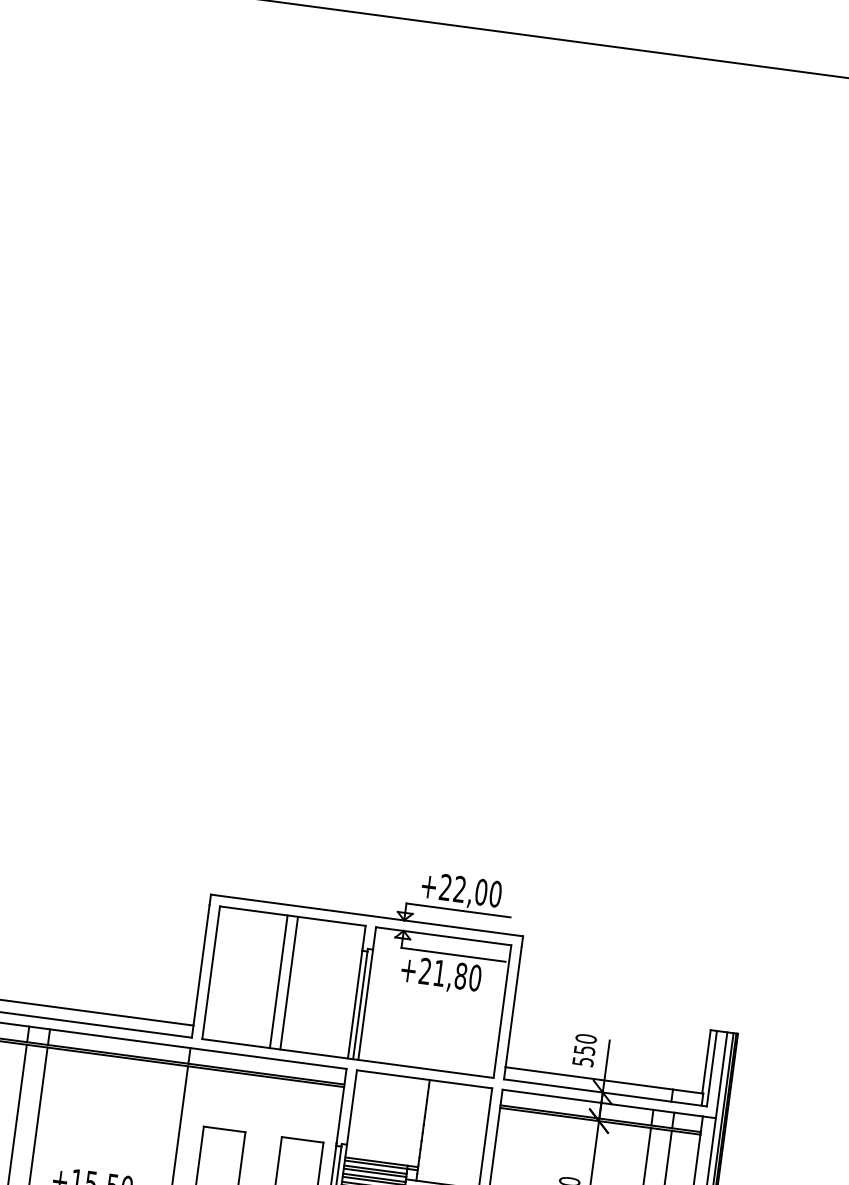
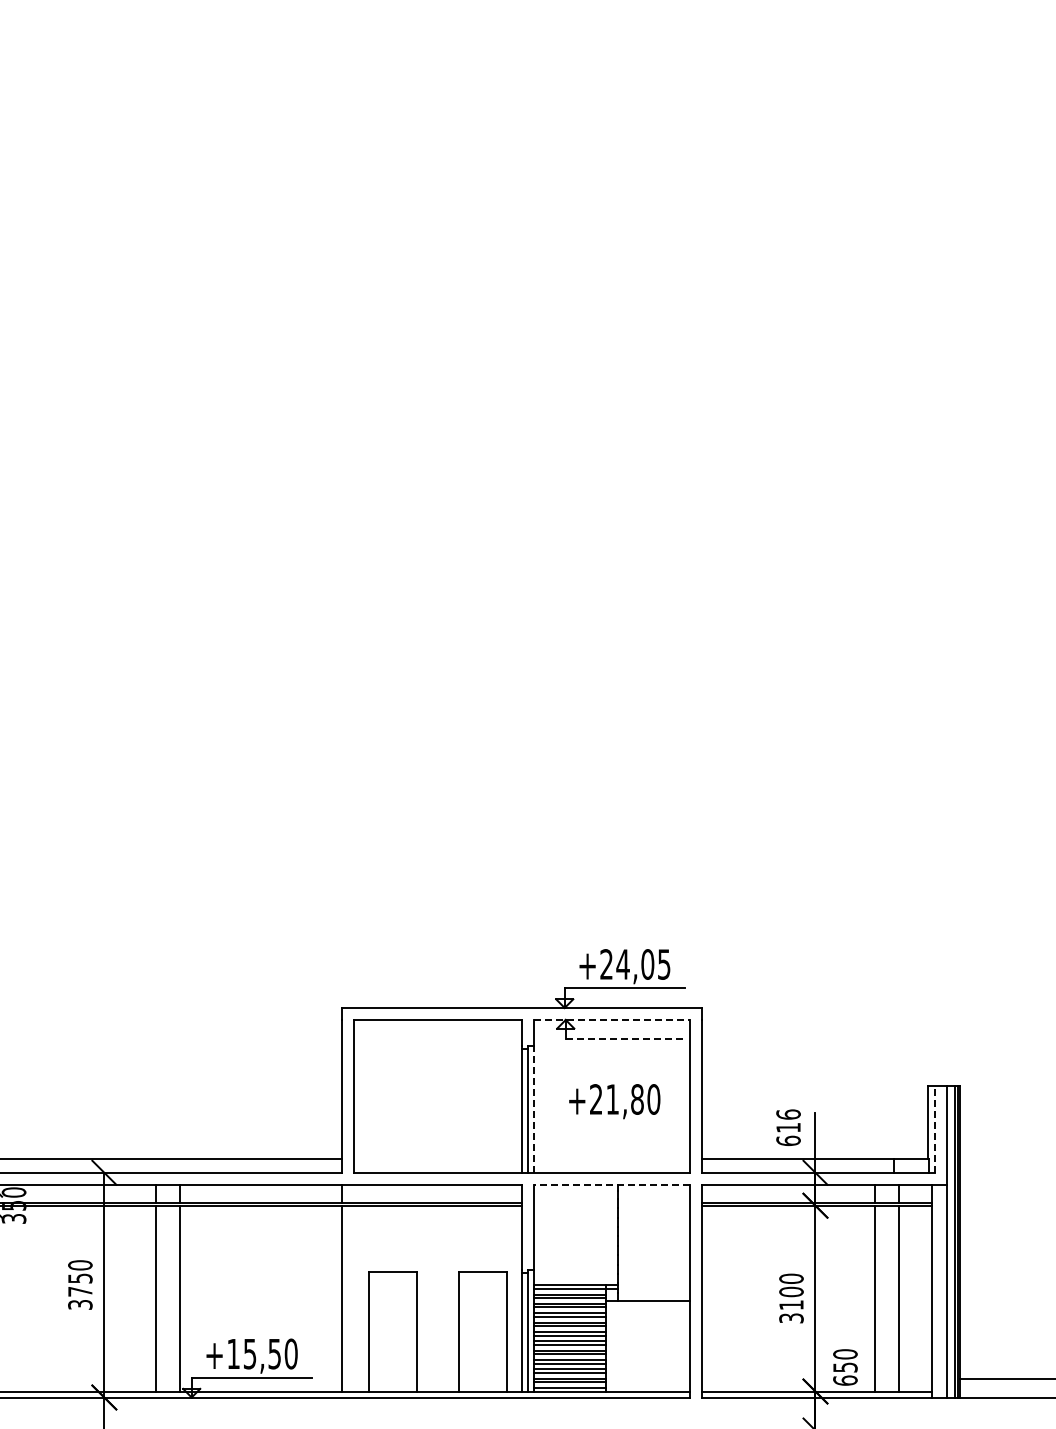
text: (477, 891) -> (643, 964), +22,00 -> +24,05
line: (443, 935) -> (611, 1019), solid -> dashed
line: (453, 954) -> (625, 1039), solid -> dashed
text: (440, 975) -> (614, 1101), moved
line: (278, 980) -> (431, 1095), removed
line: (288, 982) -> (443, 1095), removed
line: (365, 1004) -> (533, 1109), solid -> dashed
text: (584, 1050) -> (788, 1127), 550 -> 616
line: (712, 1067) -> (935, 1128), solid -> dashed
line: (424, 1079) -> (611, 1184), solid -> dashed

